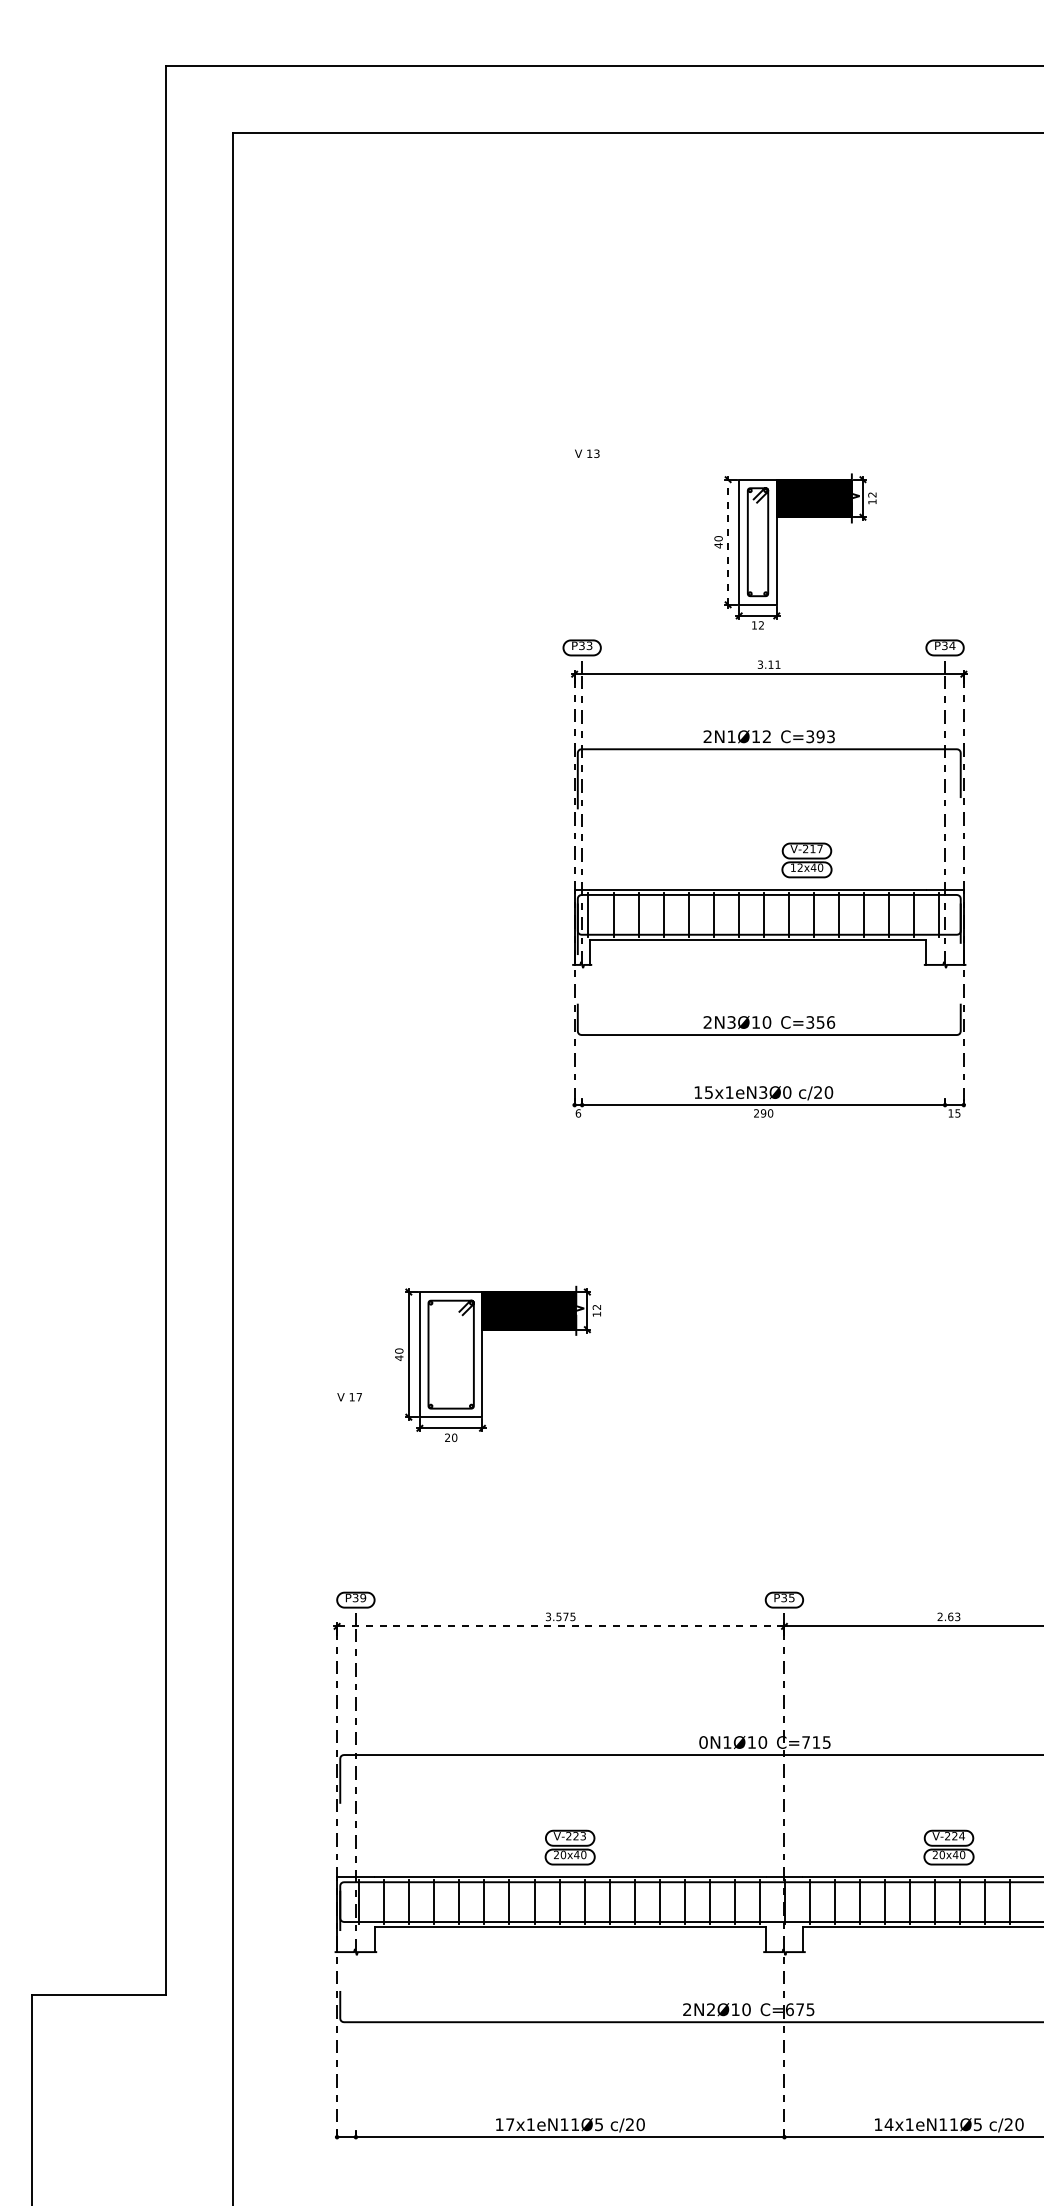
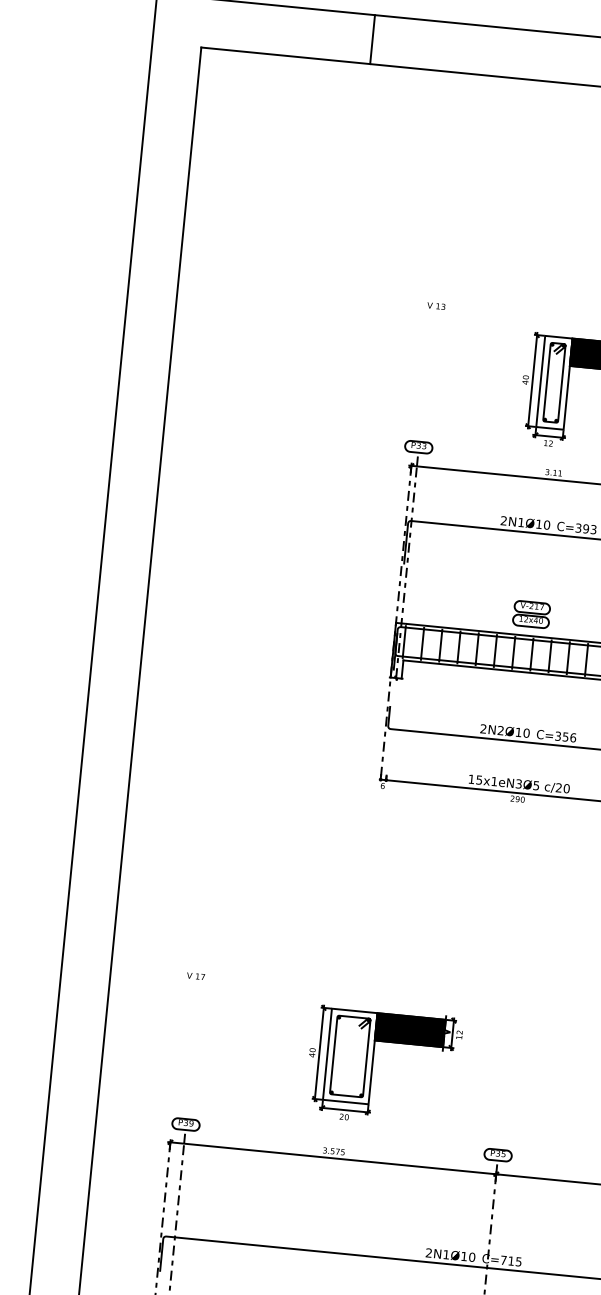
line: (464, 99) -> (372, 39), added
line: (728, 542) -> (532, 380), dashed -> solid
text: (766, 736) -> (546, 524), 2N1Ø12 -> 2N1Ø10
part: (806, 860) -> (531, 614), moved
text: (731, 1022) -> (500, 730), 2N3Ø10 -> 2N2Ø10
text: (787, 1092) -> (536, 785), 15x1eN3Ø0 -> 15x1eN3Ø5
part: (482, 1363) -> (372, 1065), moved
line: (560, 1626) -> (333, 1158), dashed -> solid
text: (703, 1742) -> (428, 1253), 0N1Ø10 -> 2N1Ø10

